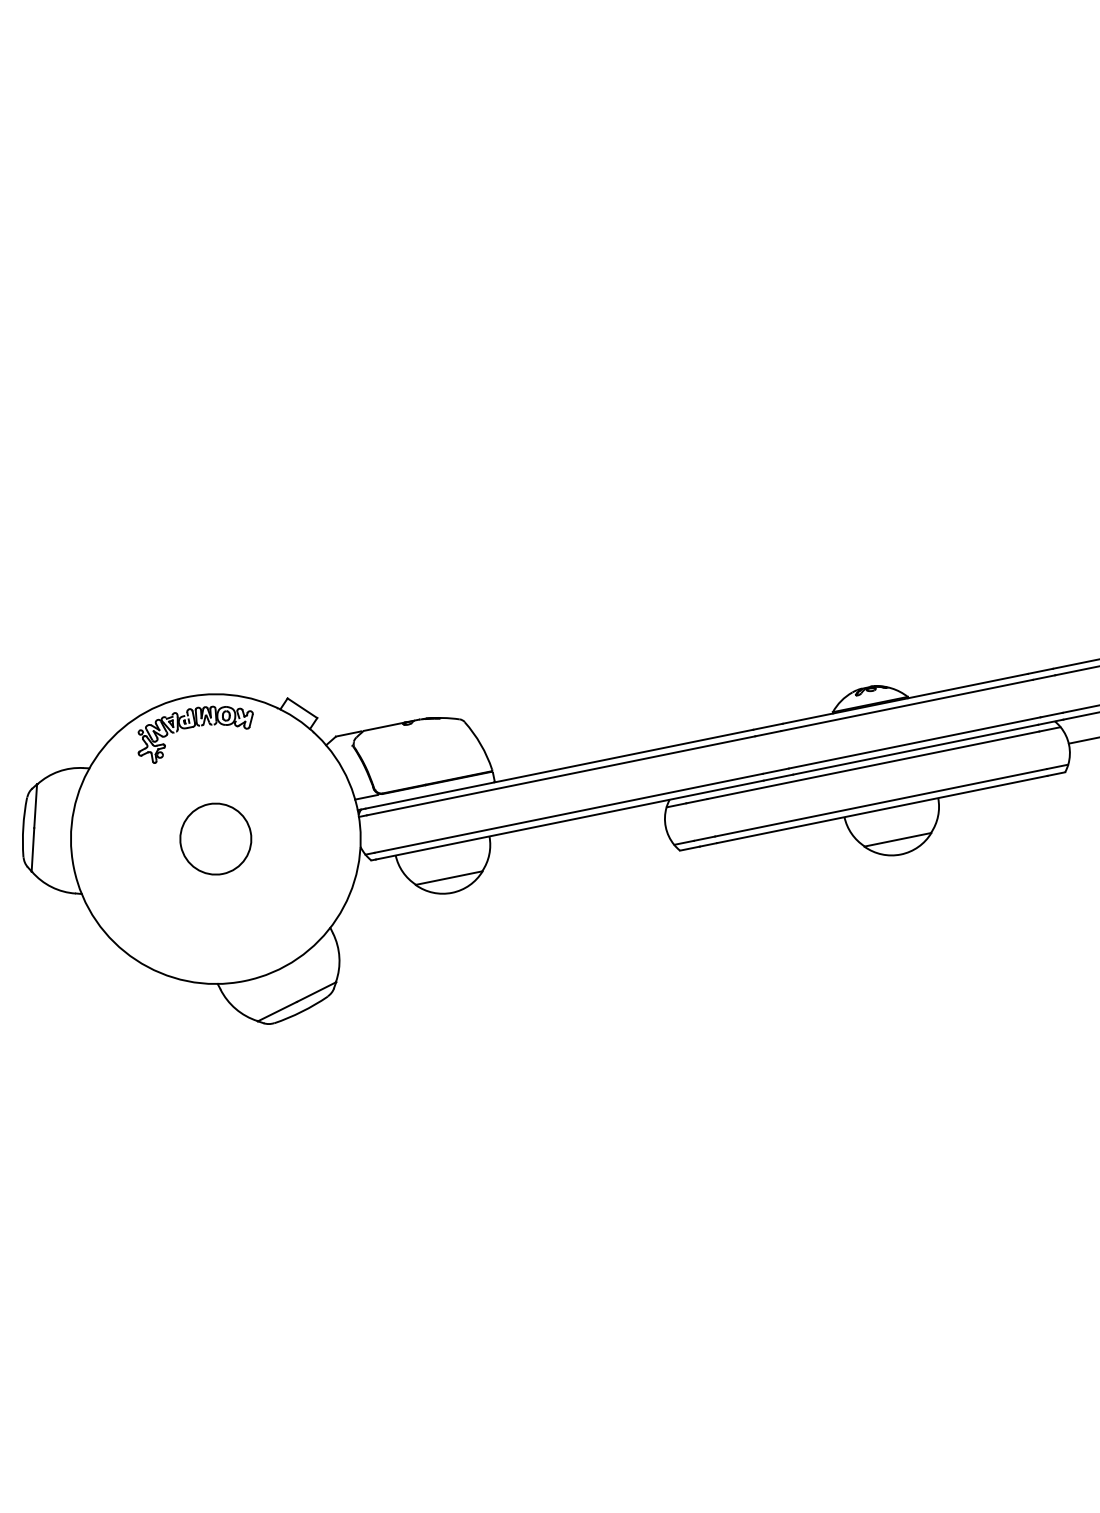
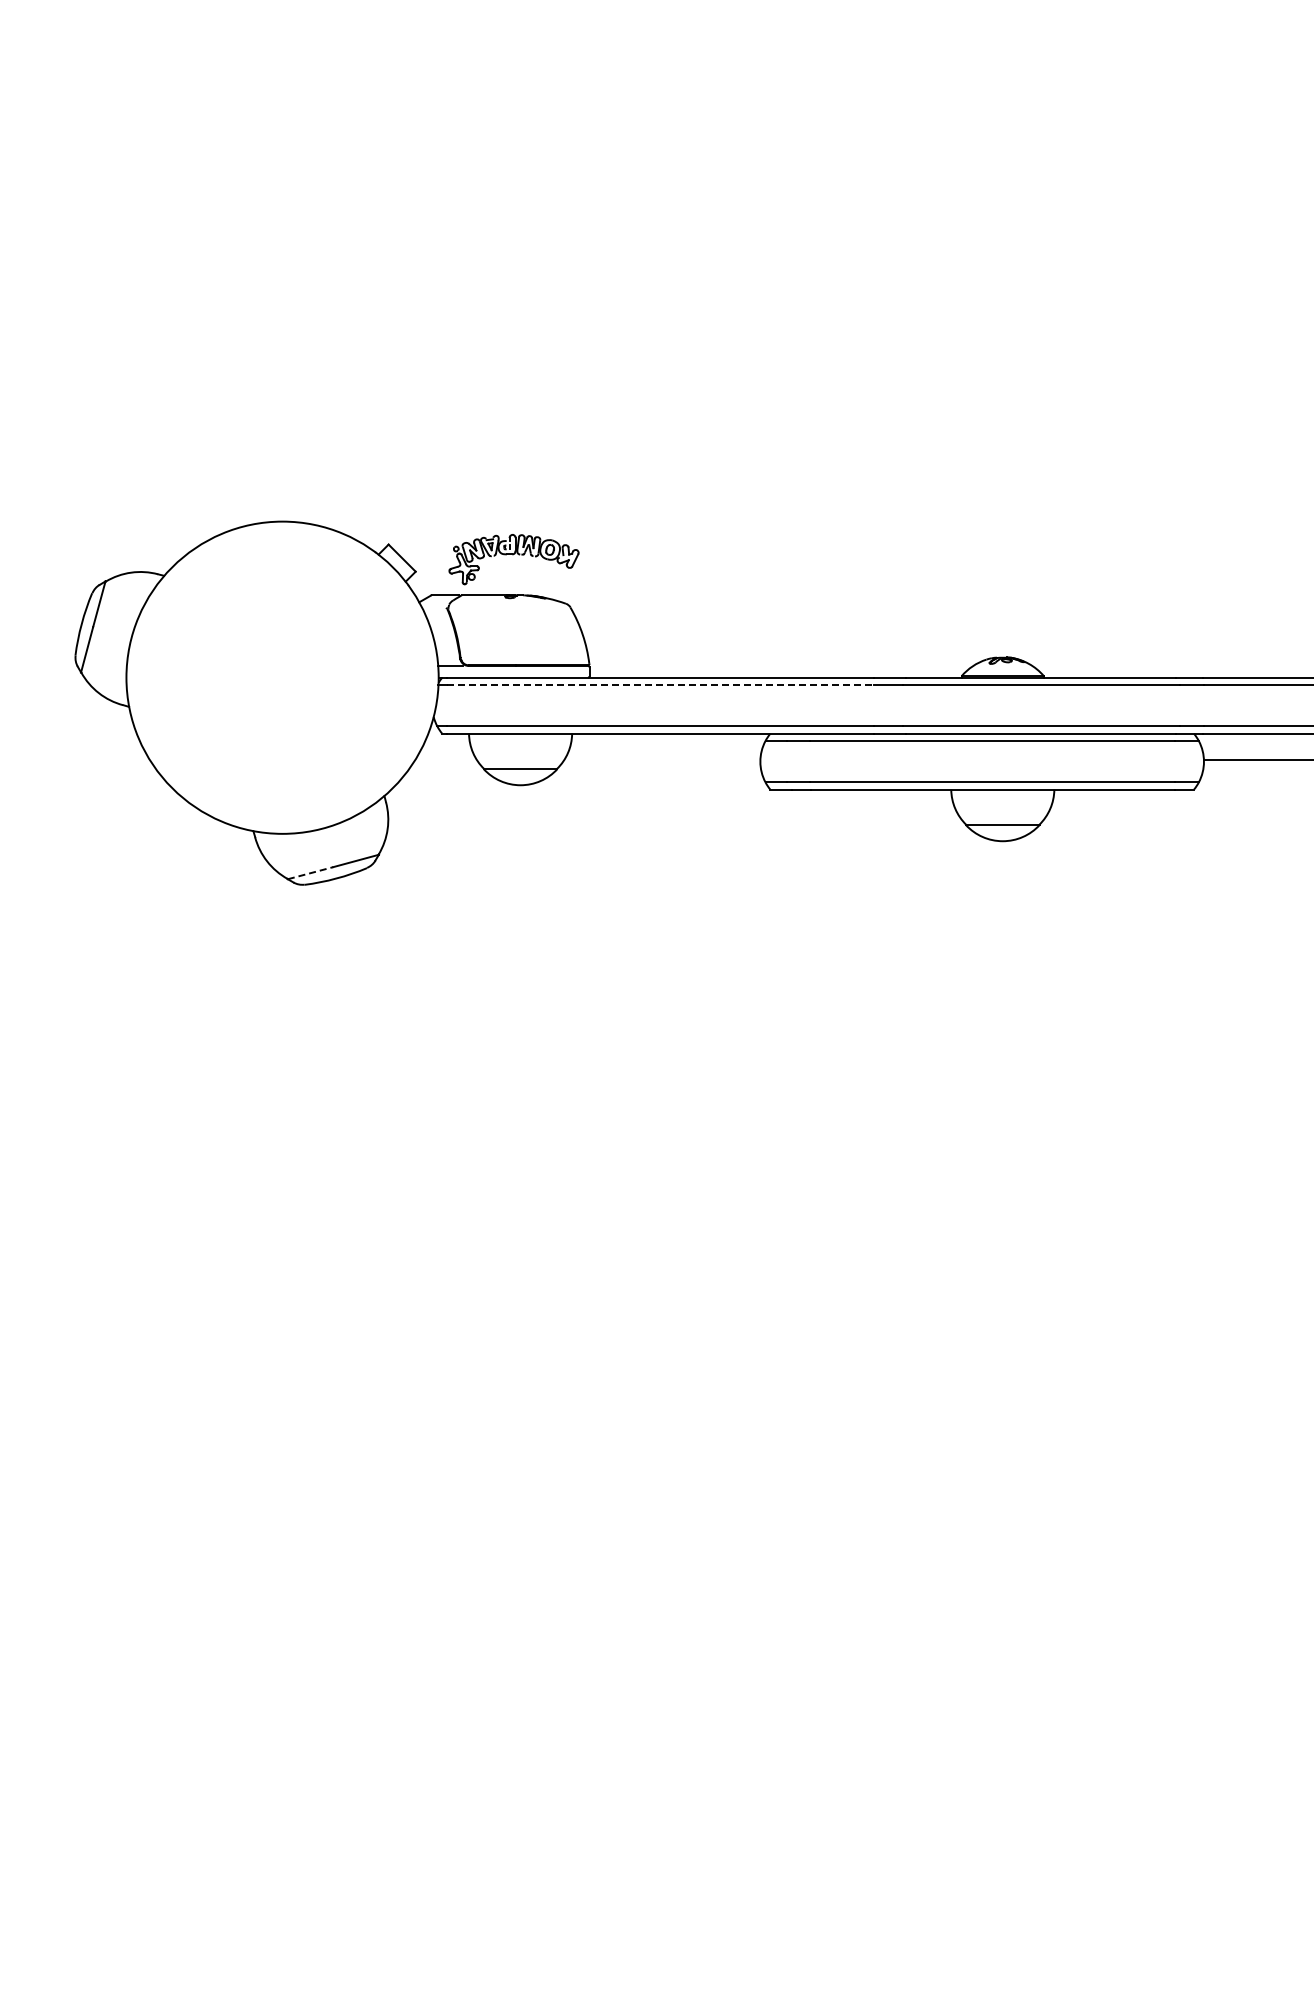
part: (194, 731) -> (513, 559), moved
line: (560, 776) -> (660, 685), solid -> dashed
circle: (215, 838) -> (282, 677), removed
line: (278, 1011) -> (311, 873), solid -> dashed

